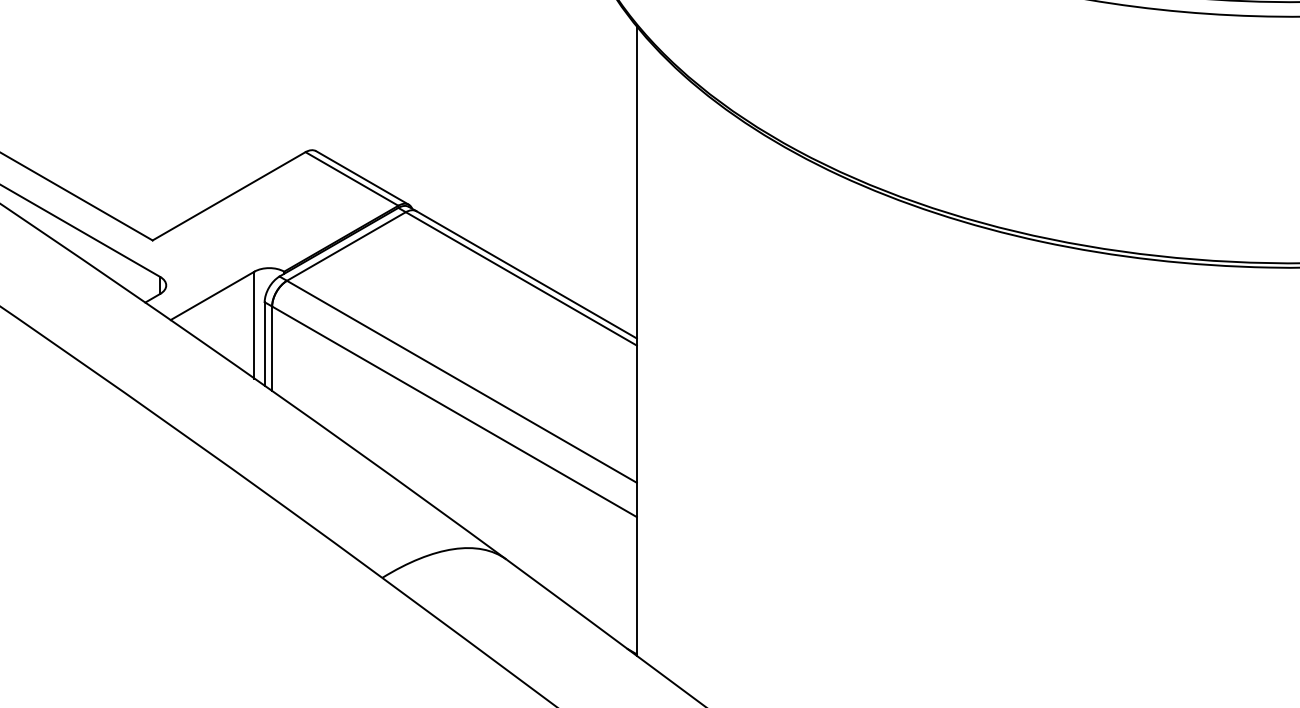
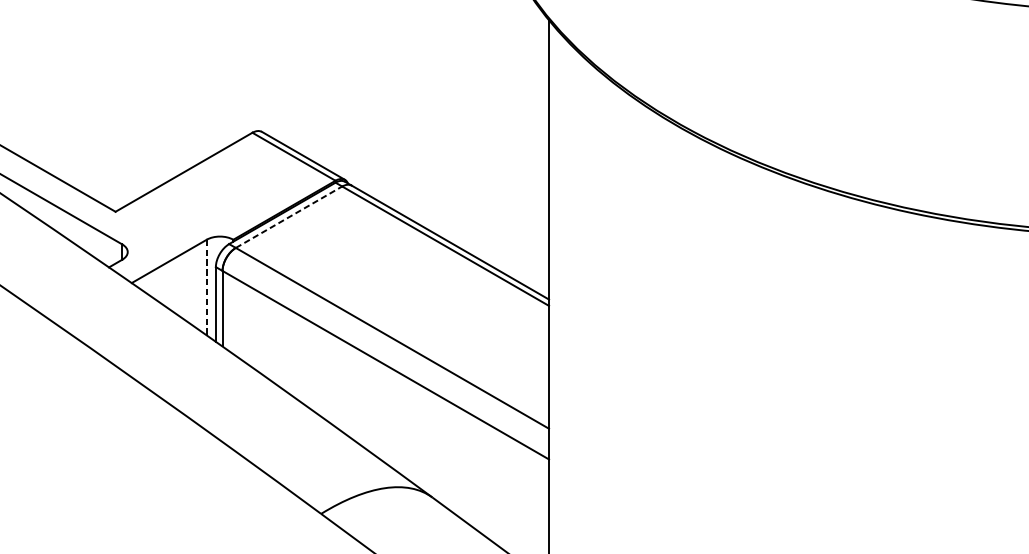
line: (346, 246) -> (289, 217), solid -> dashed
line: (254, 325) -> (206, 287), solid -> dashed

